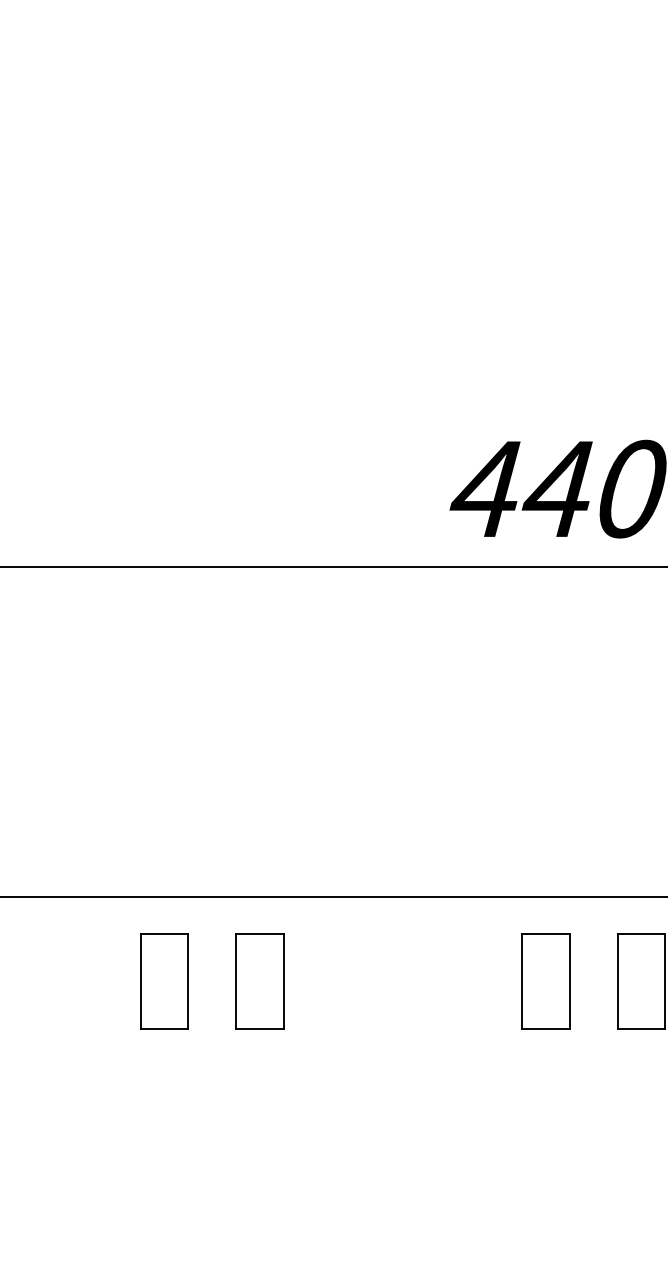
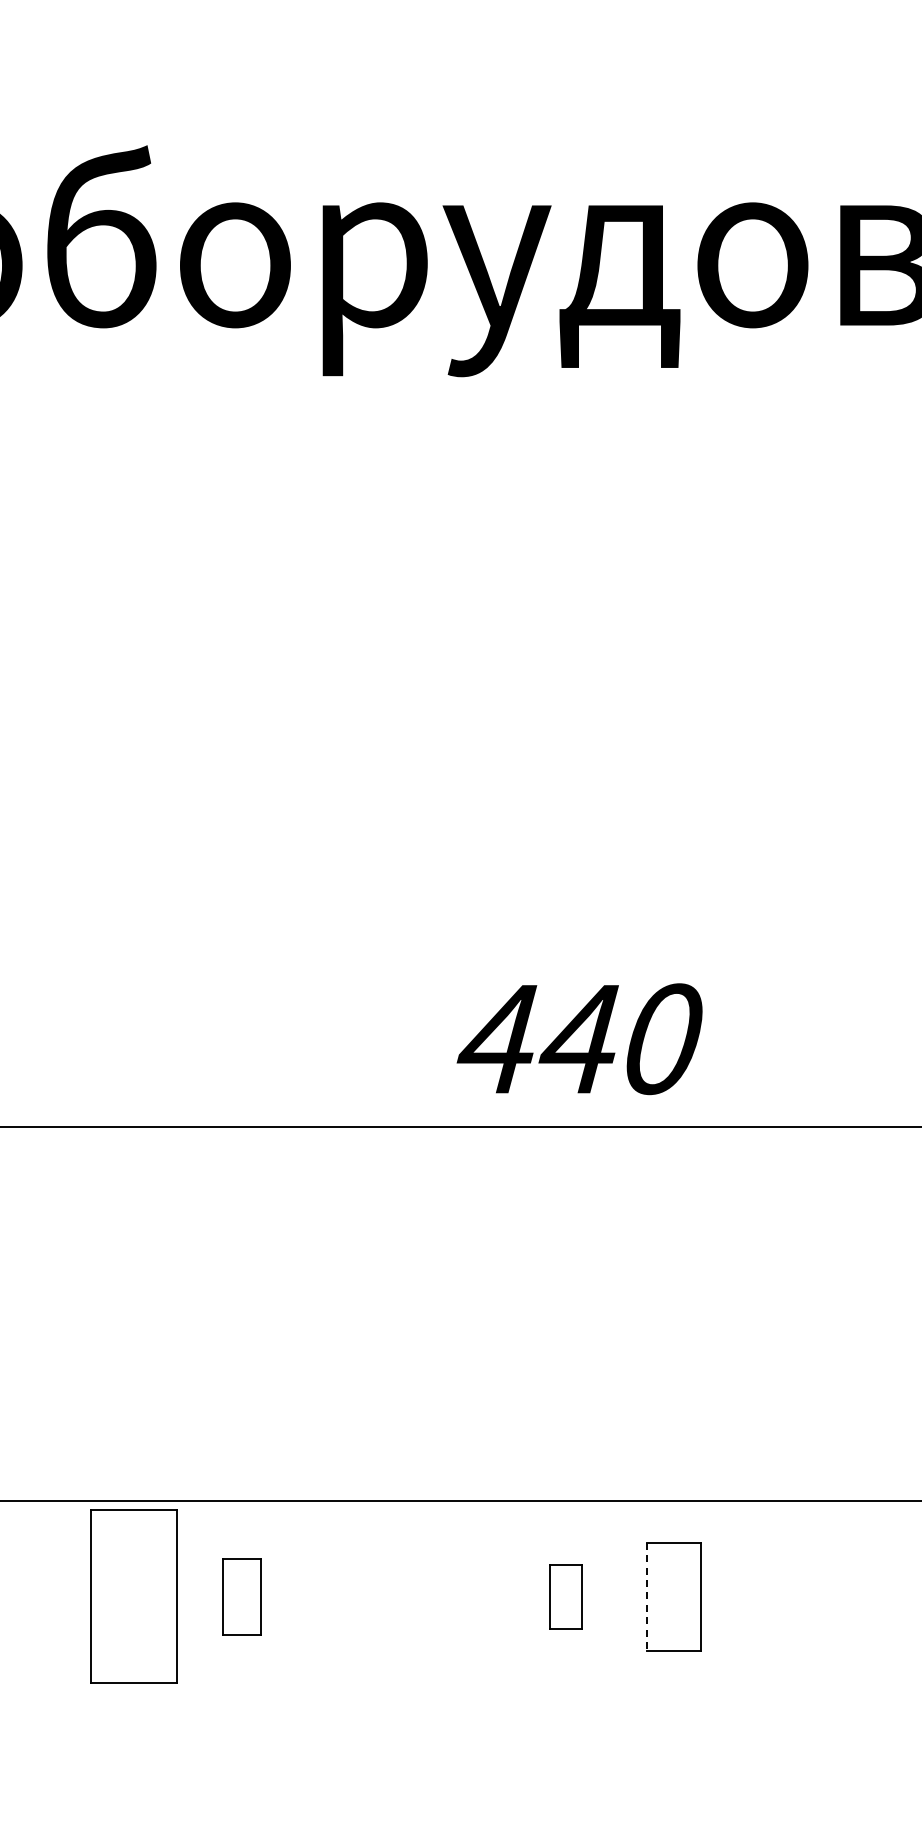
part: (164, 981) -> (133, 1596), size x1.6
part: (259, 981) -> (241, 1596), size x0.7
part: (545, 981) -> (565, 1596), size x0.6
line: (617, 982) -> (647, 1597), solid -> dashed

